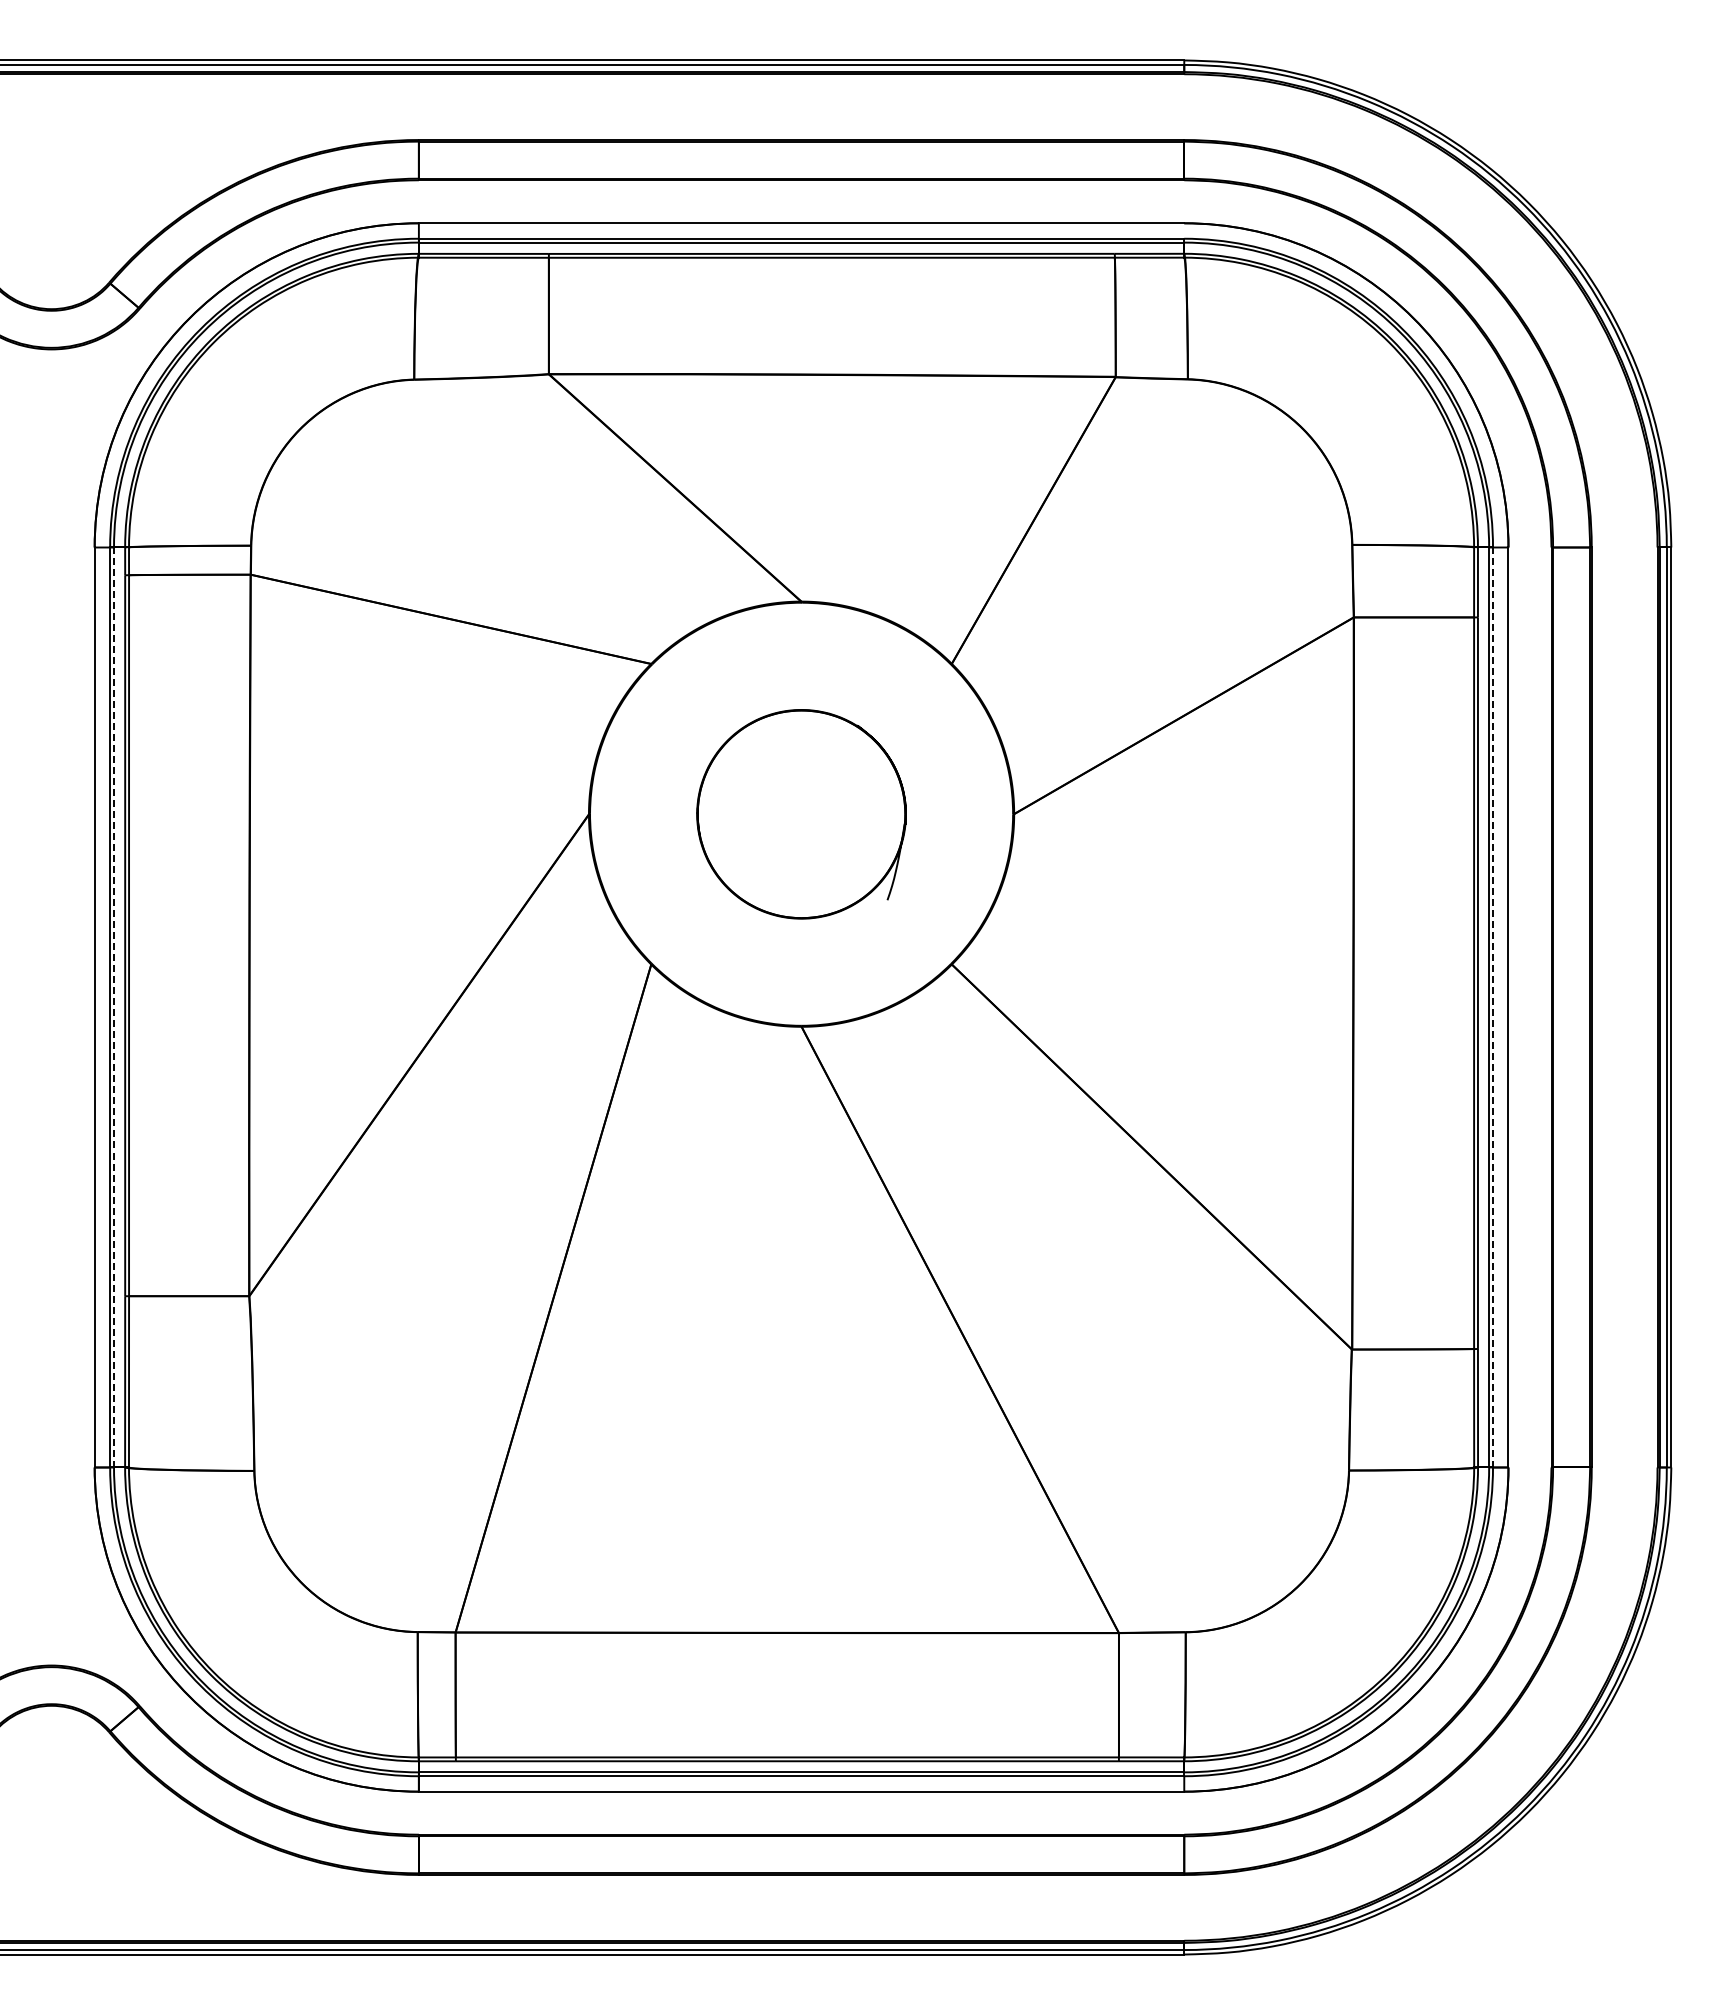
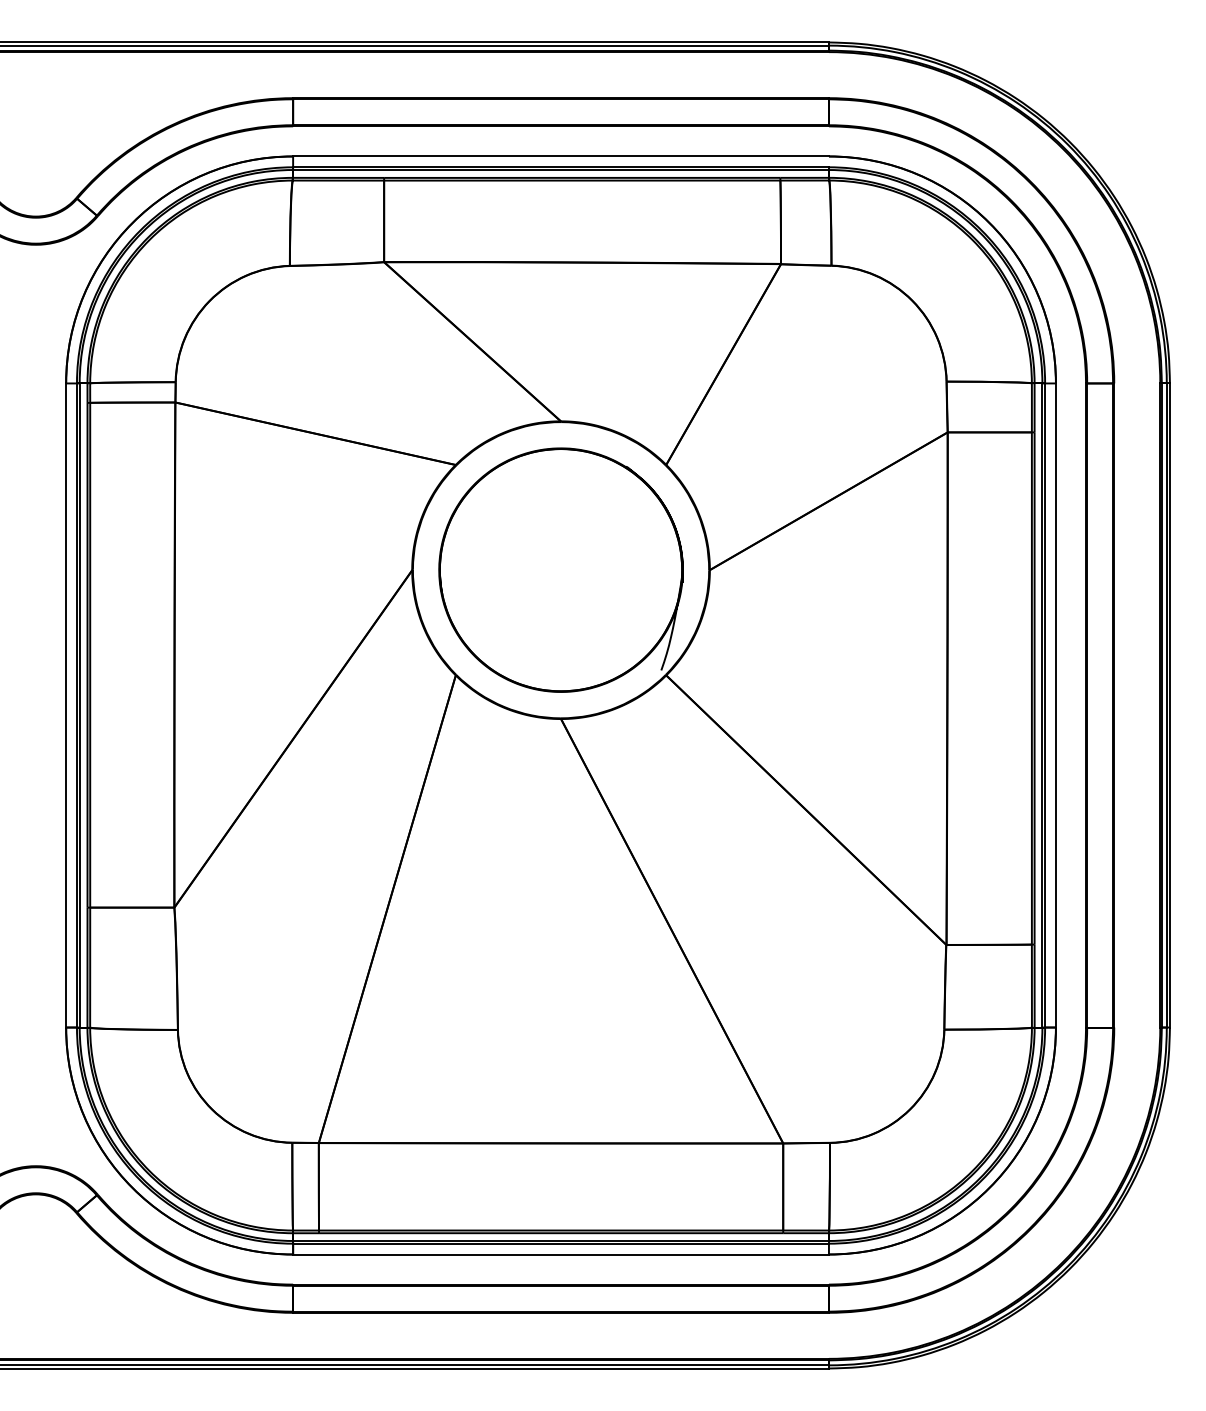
part: (801, 814) -> (560, 570), size x1.67
line: (114, 1007) -> (80, 705), dashed -> solid
line: (1493, 1007) -> (1045, 705), dashed -> solid

